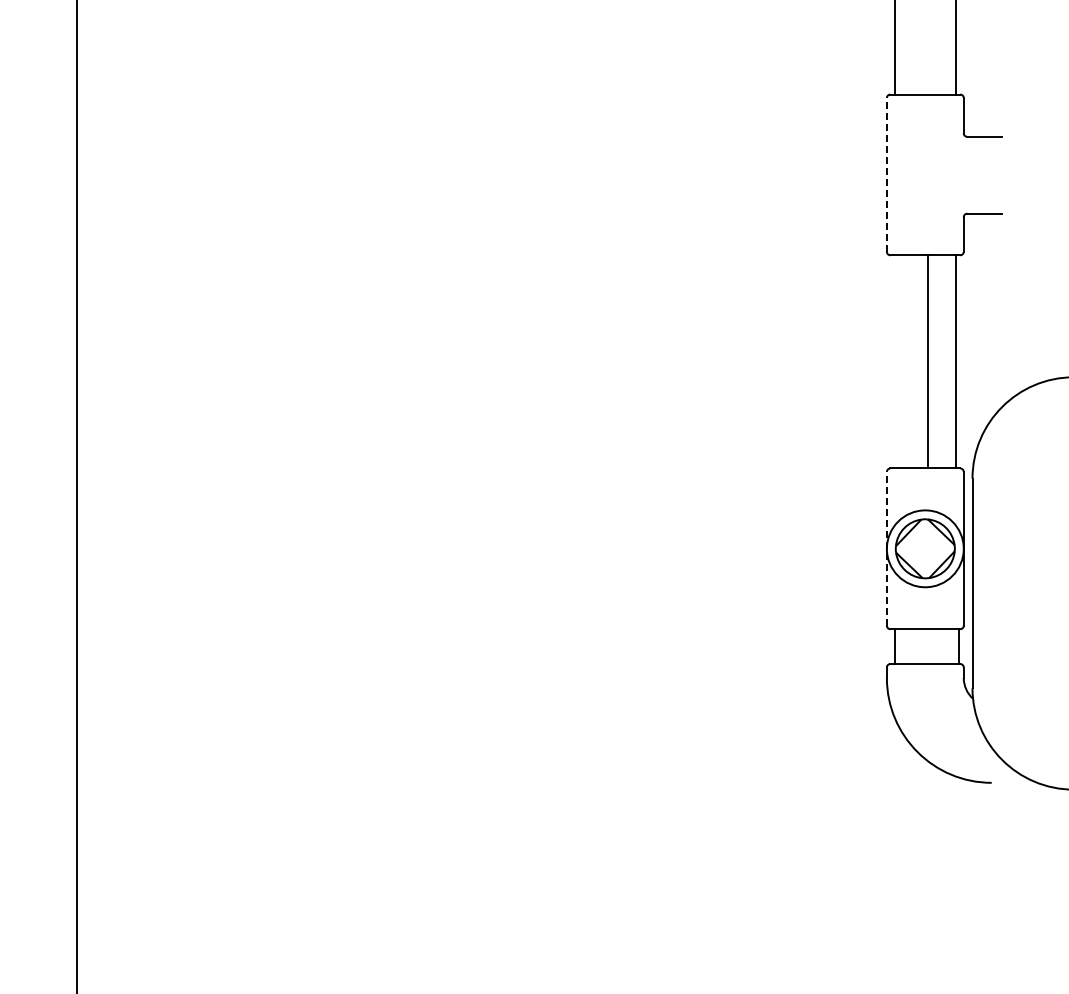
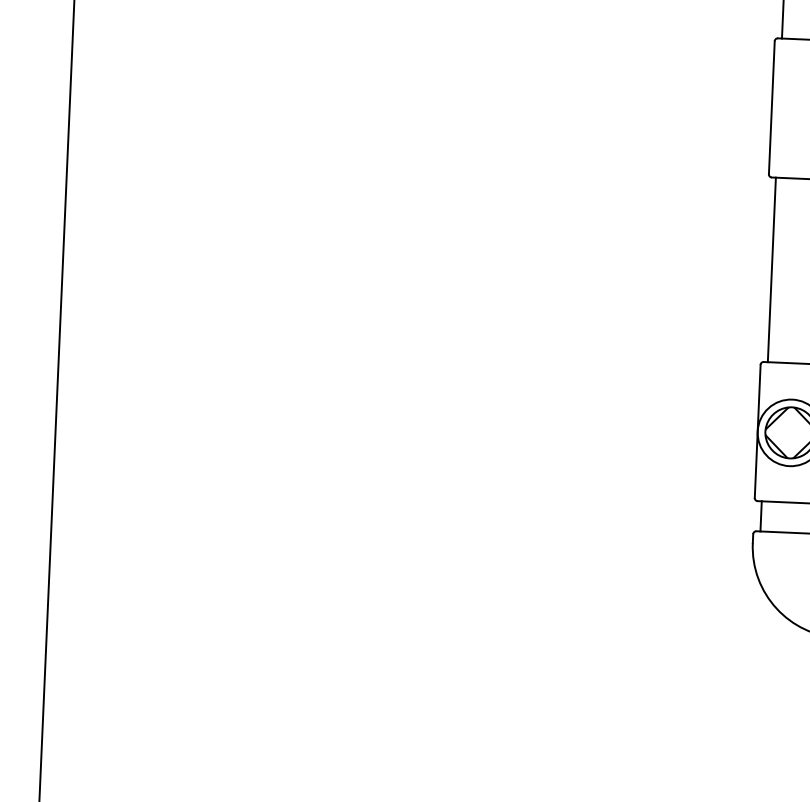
line: (886, 174) -> (771, 107), dashed -> solid
line: (928, 361) -> (772, 269), moved
line: (886, 548) -> (757, 431), dashed -> solid

